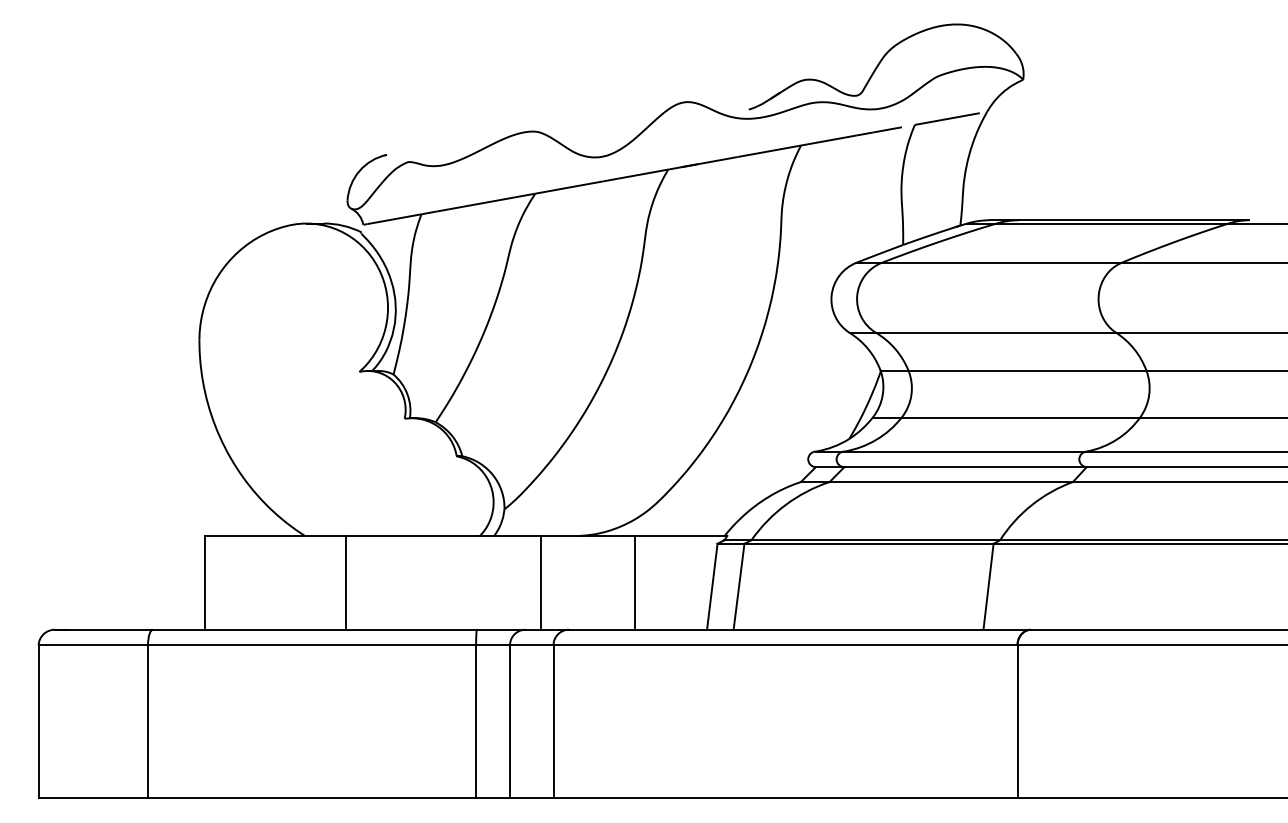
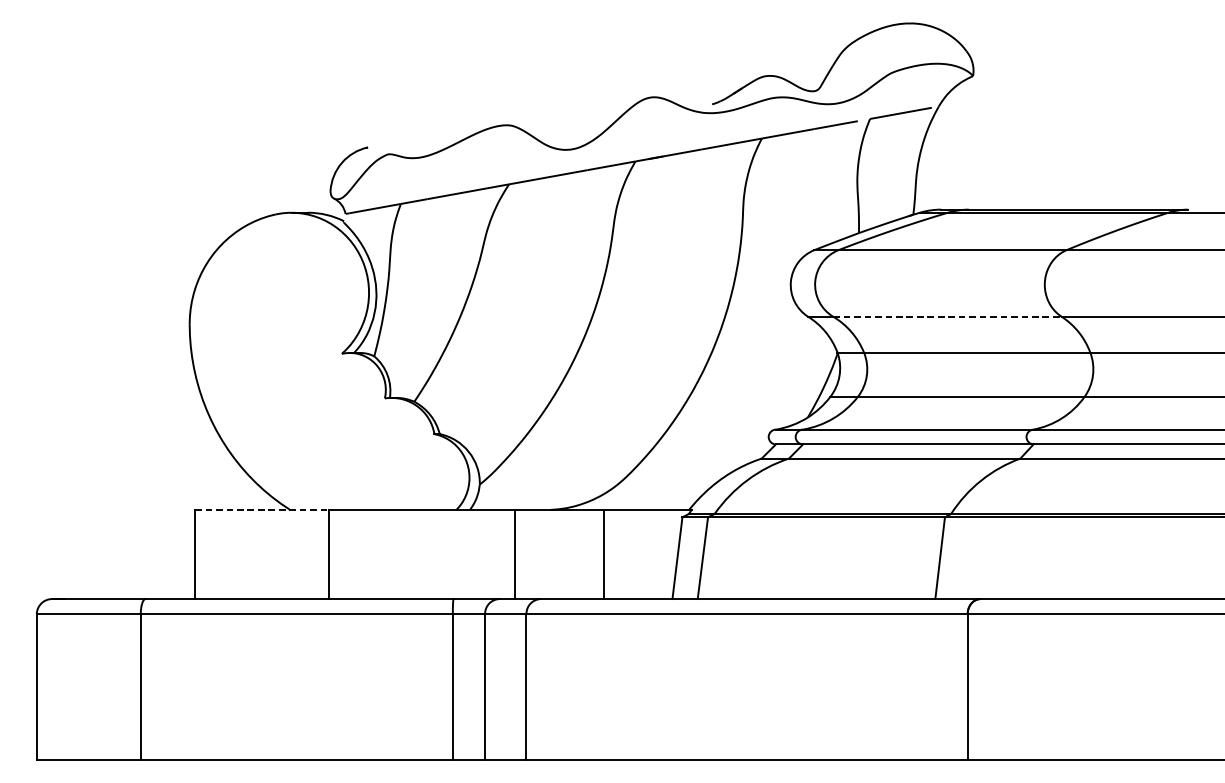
line: (996, 332) -> (947, 316), solid -> dashed
line: (275, 536) -> (262, 510), solid -> dashed

